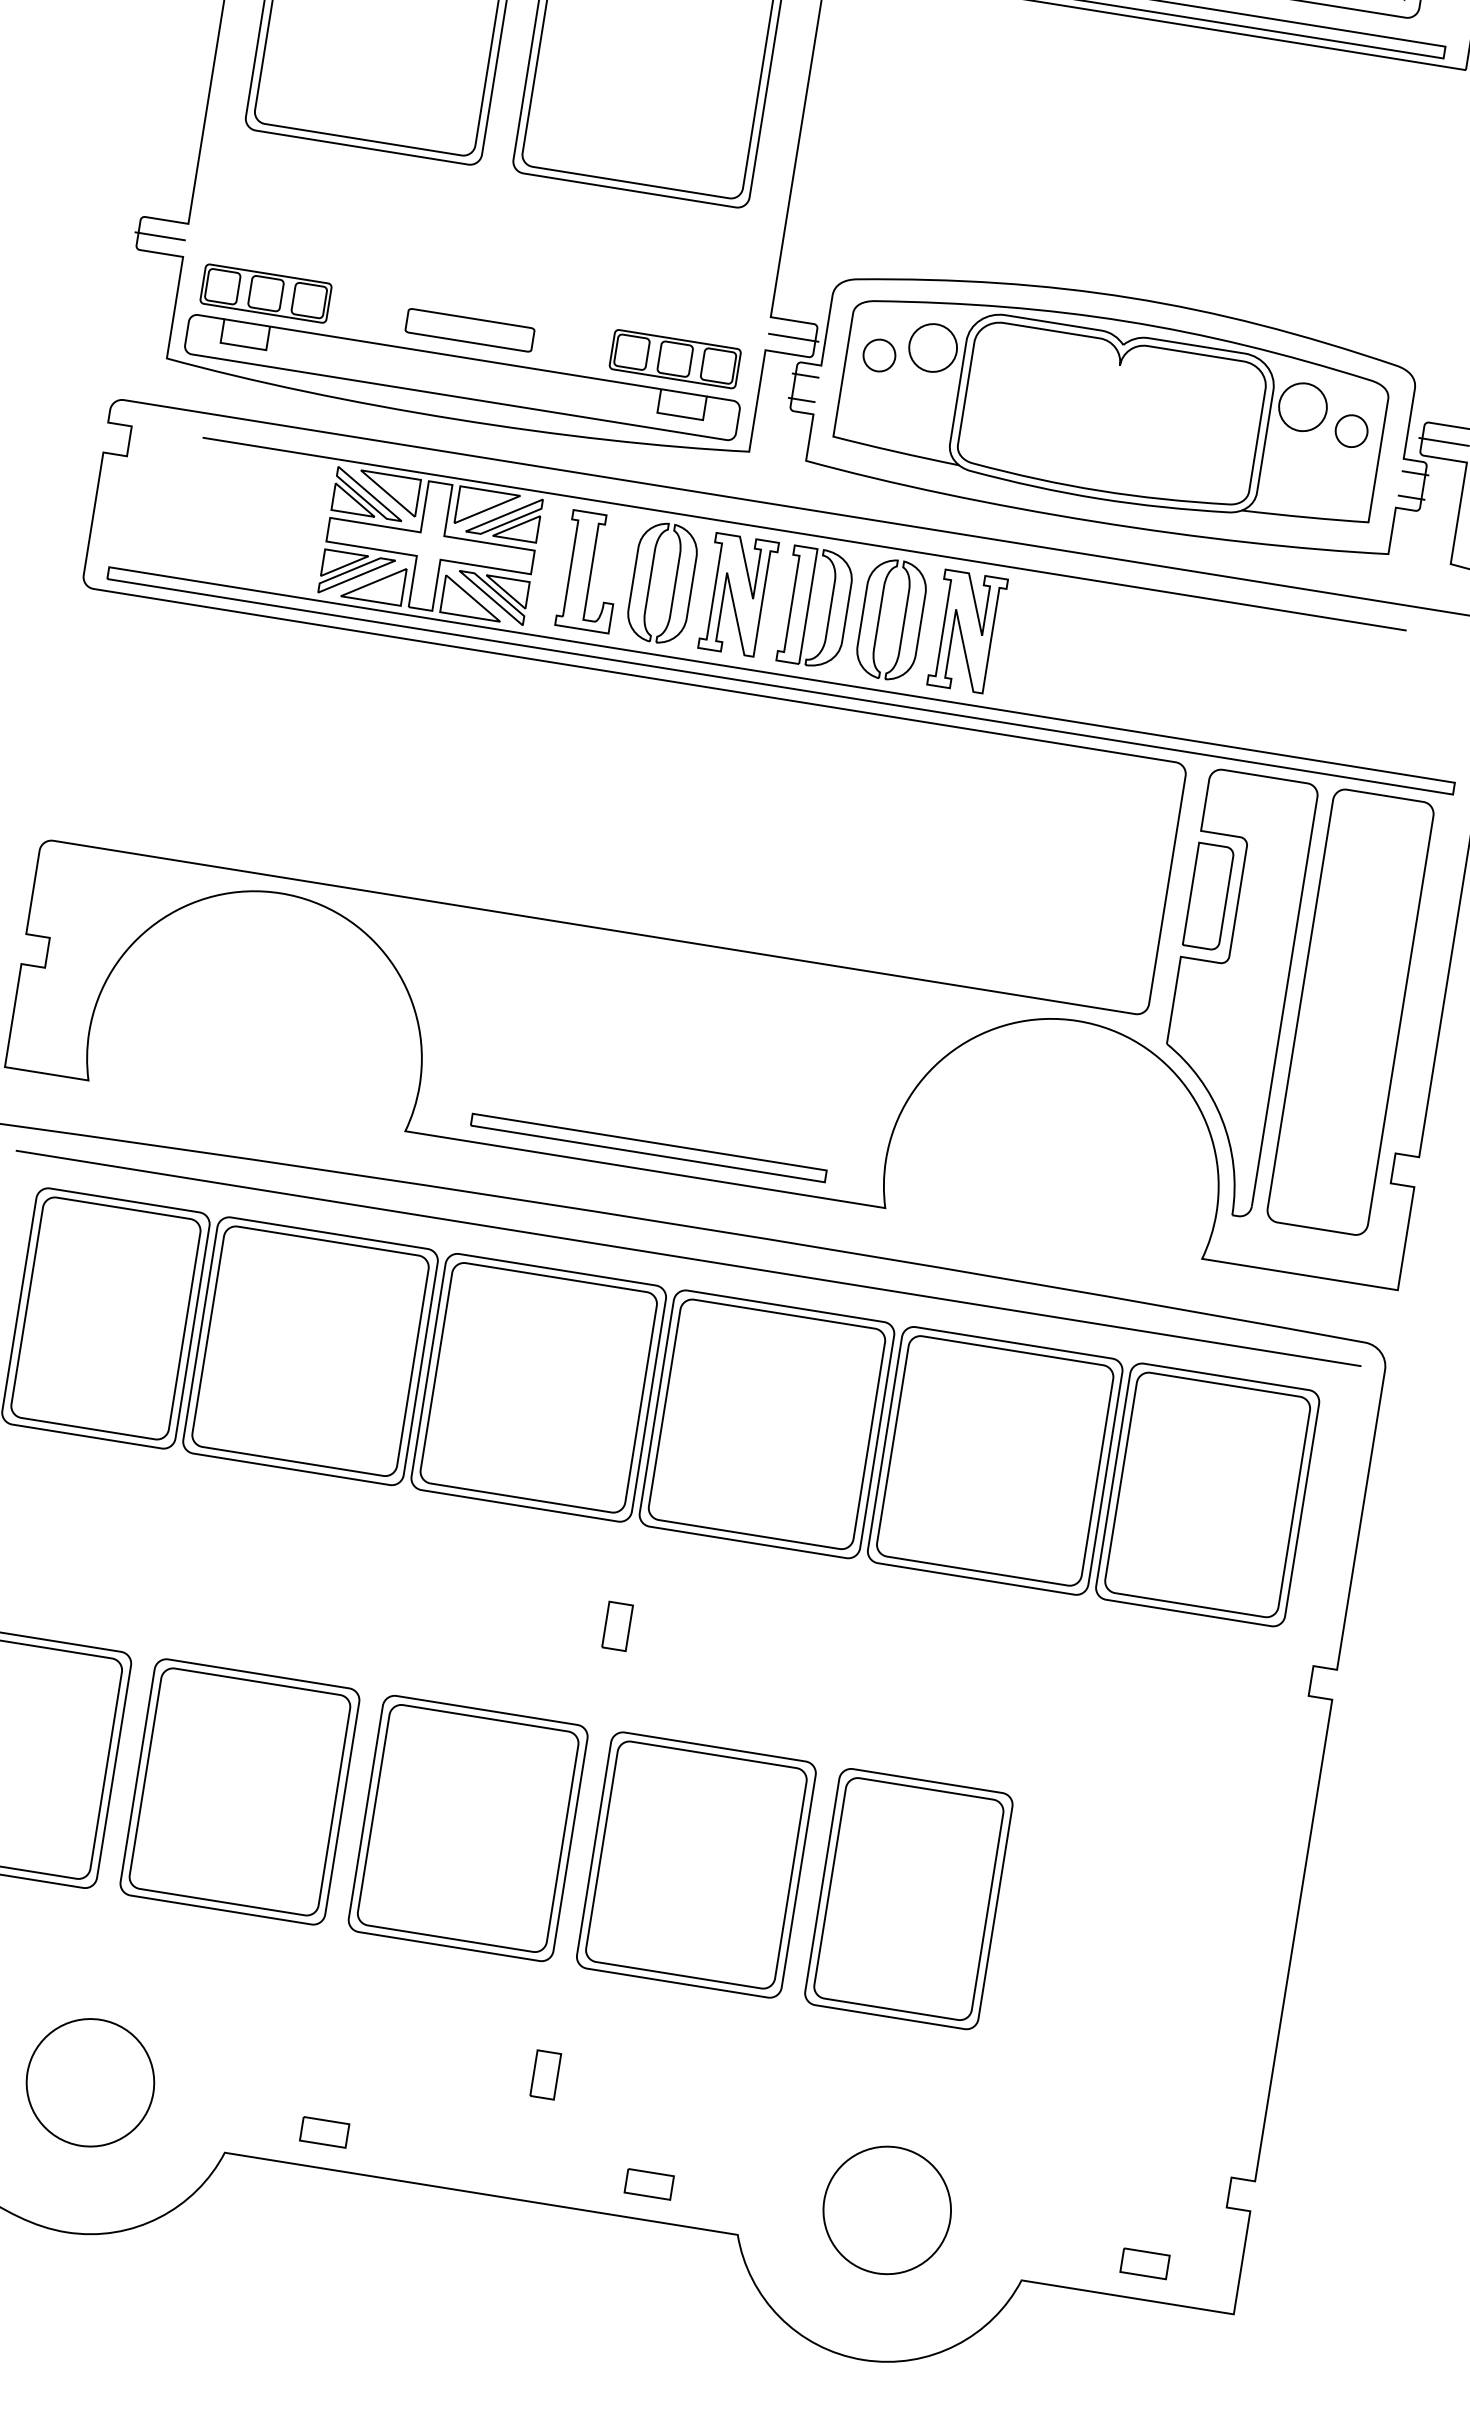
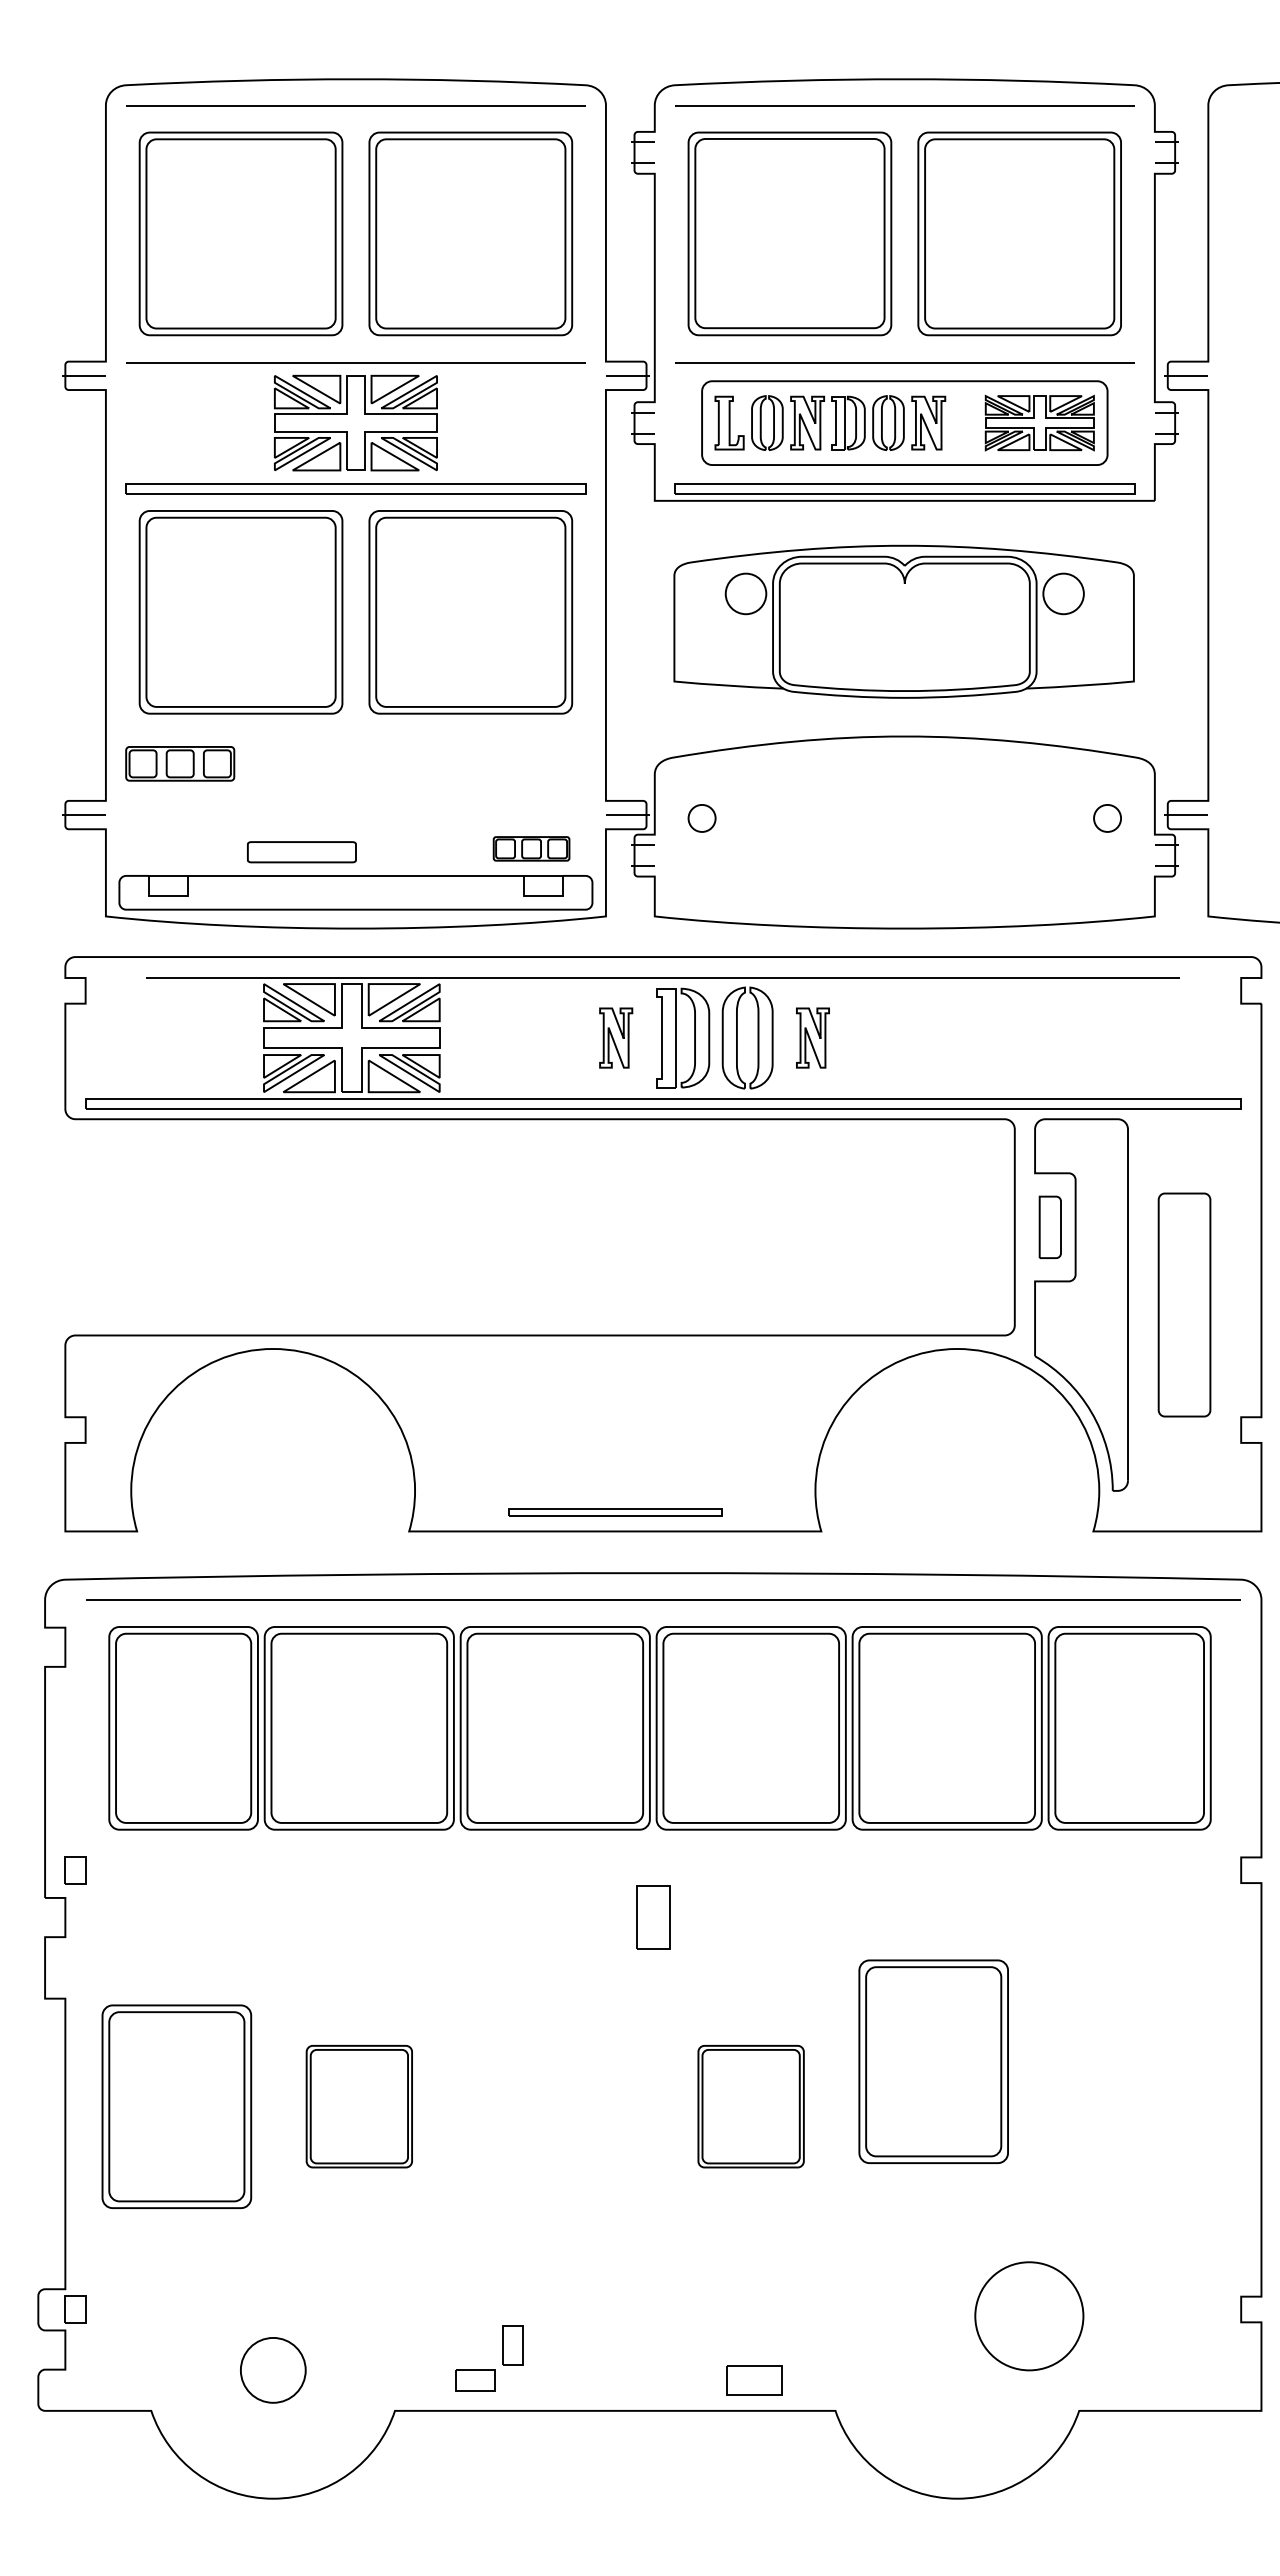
part: (266, 293) -> (180, 763), moved
part: (469, 330) -> (301, 852), moved
part: (675, 358) -> (531, 848), size x0.7
part: (1111, 409) -> (903, 621), moved
part: (591, 571) -> (489, 1037), removed
part: (651, 580) -> (541, 1037), removed
part: (737, 594) -> (615, 1037), size x0.6
part: (967, 631) -> (812, 1037), size x0.6
part: (1208, 896) -> (1050, 1227), size x0.7
part: (1350, 1011) -> (1184, 1304), size x0.6
part: (647, 1147) -> (614, 1512), size x0.7
part: (616, 1626) -> (652, 1917), size x1.6
part: (240, 1791) -> (359, 2106), size x0.6
part: (467, 1828) -> (554, 2106), removed
part: (695, 1864) -> (750, 2106), size x0.6
part: (908, 1898) -> (933, 2061), moved
part: (544, 2074) -> (512, 2345), moved
part: (90, 2083) -> (273, 2370), size x0.6
part: (649, 2184) -> (754, 2380), size x1.4
part: (887, 2210) -> (1029, 2316), moved
part: (1145, 2263) -> (1180, 2380), removed

